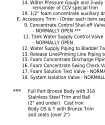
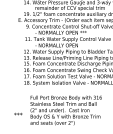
text: (16, 90) -> (17, 114), moved

